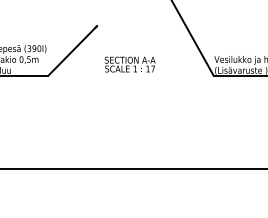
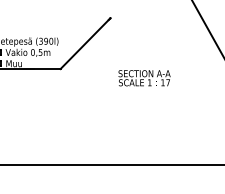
text: (129, 64) -> (143, 78), moved

